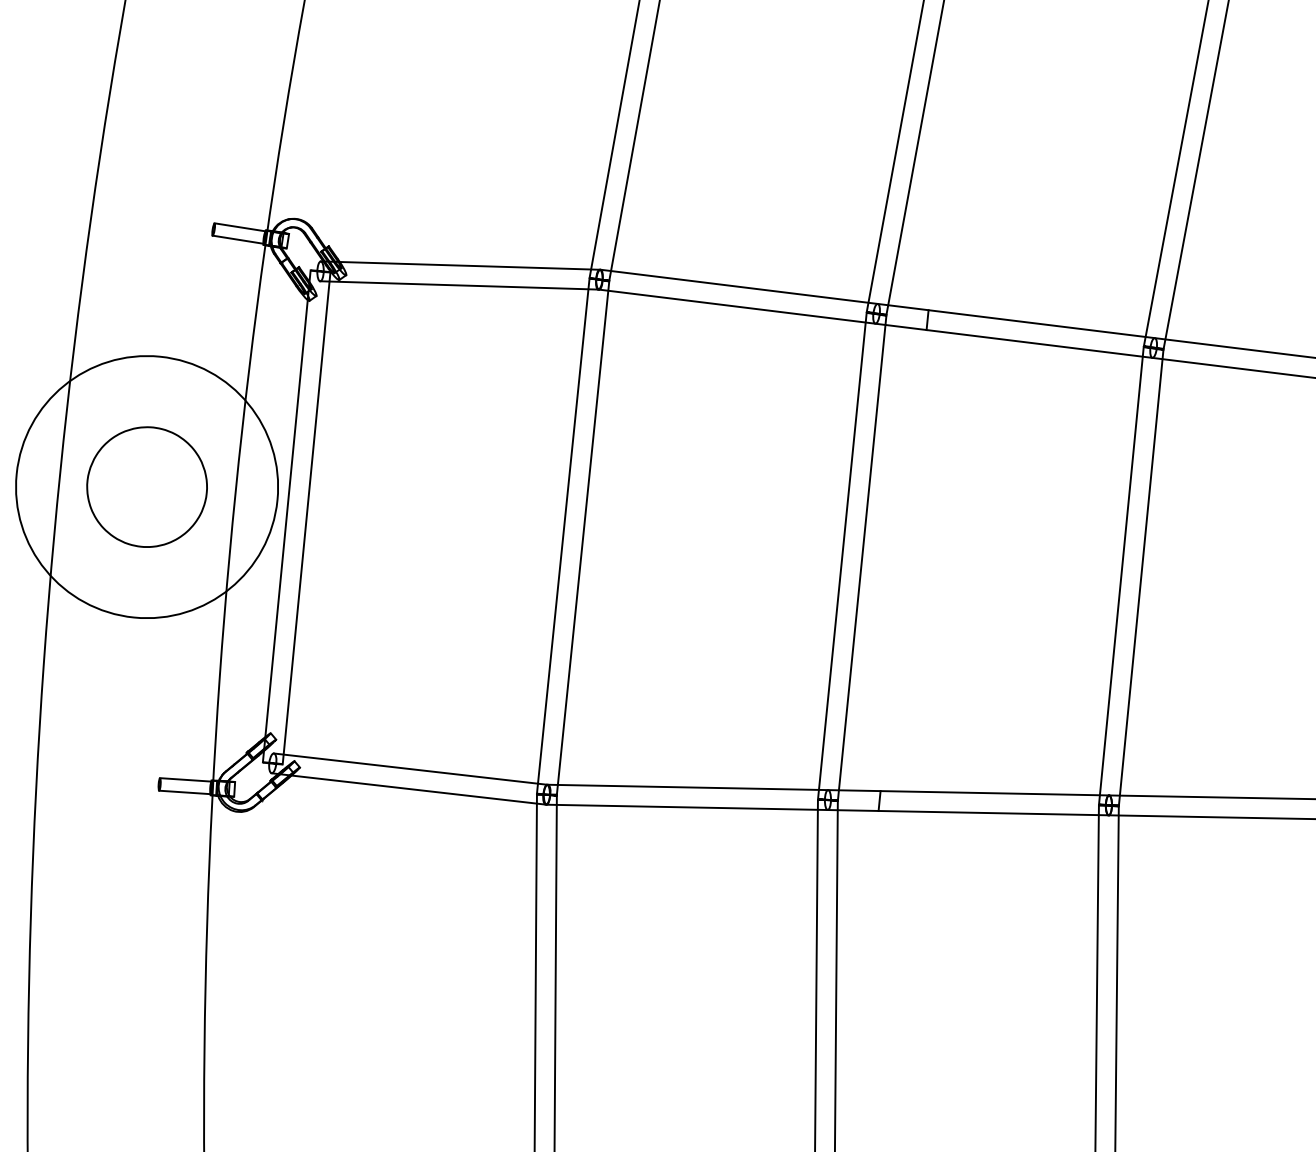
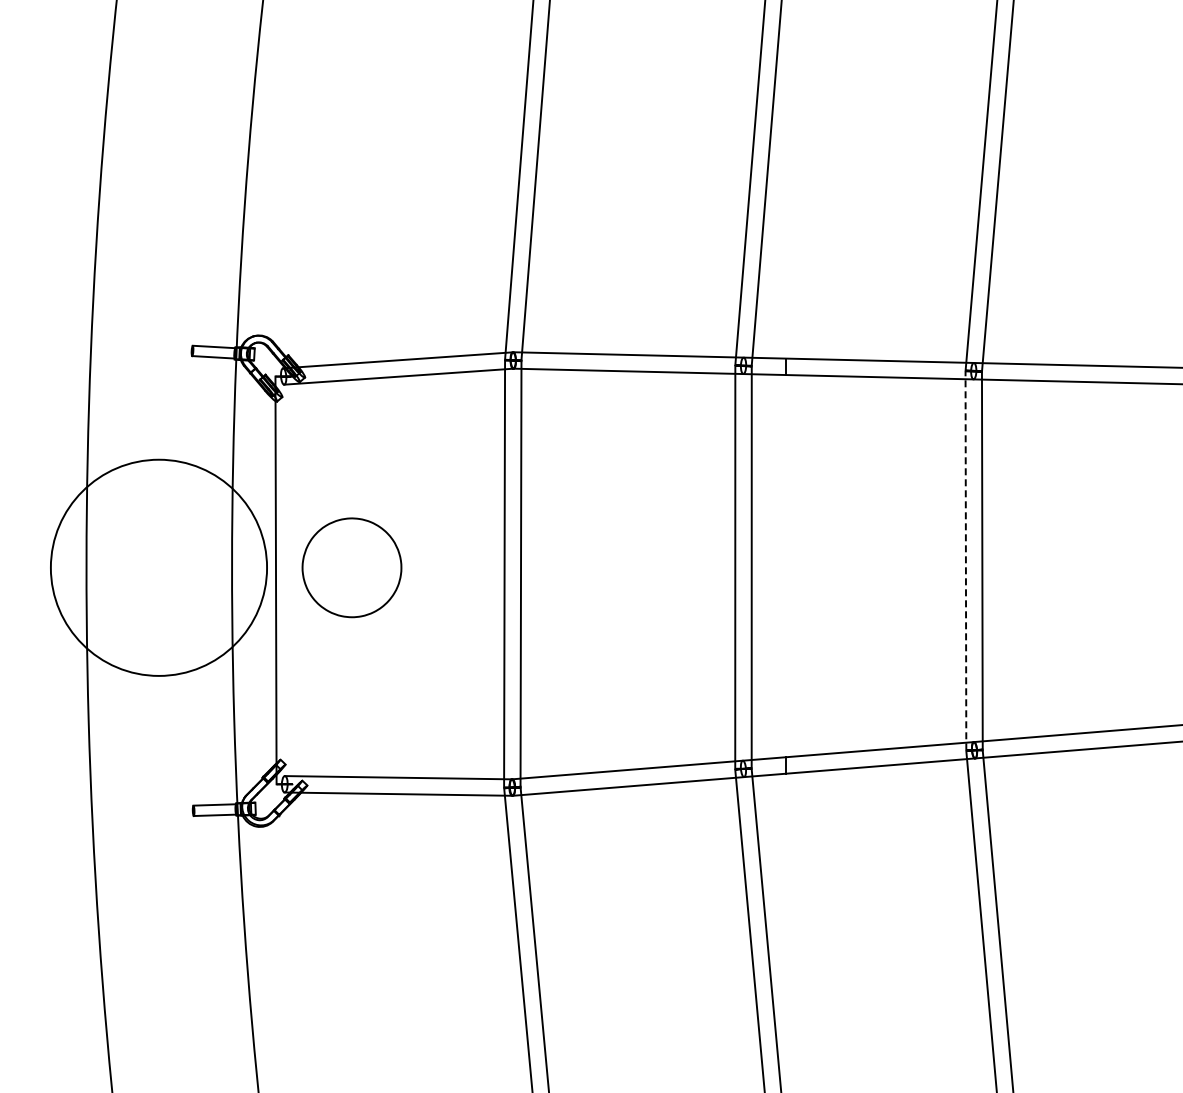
part: (146, 486) -> (351, 567), moved
line: (306, 518) -> (292, 580), removed
line: (1120, 575) -> (965, 560), solid -> dashed

